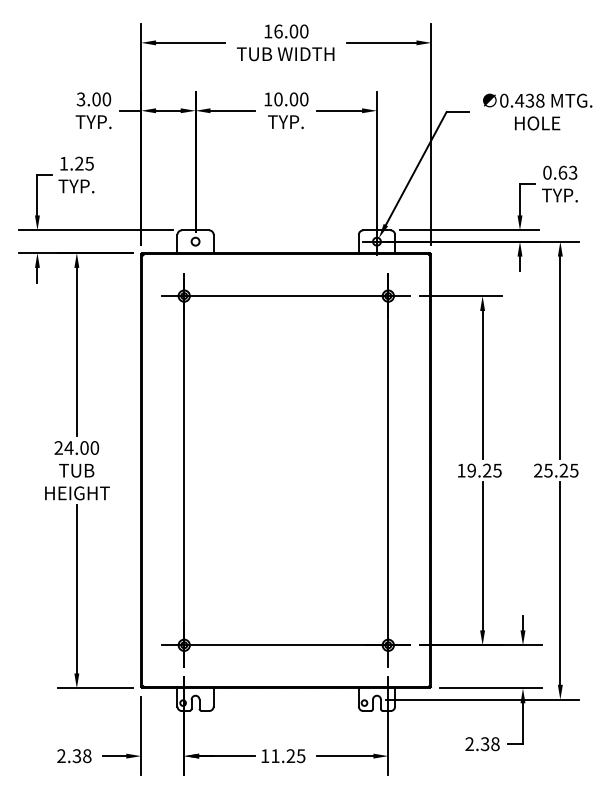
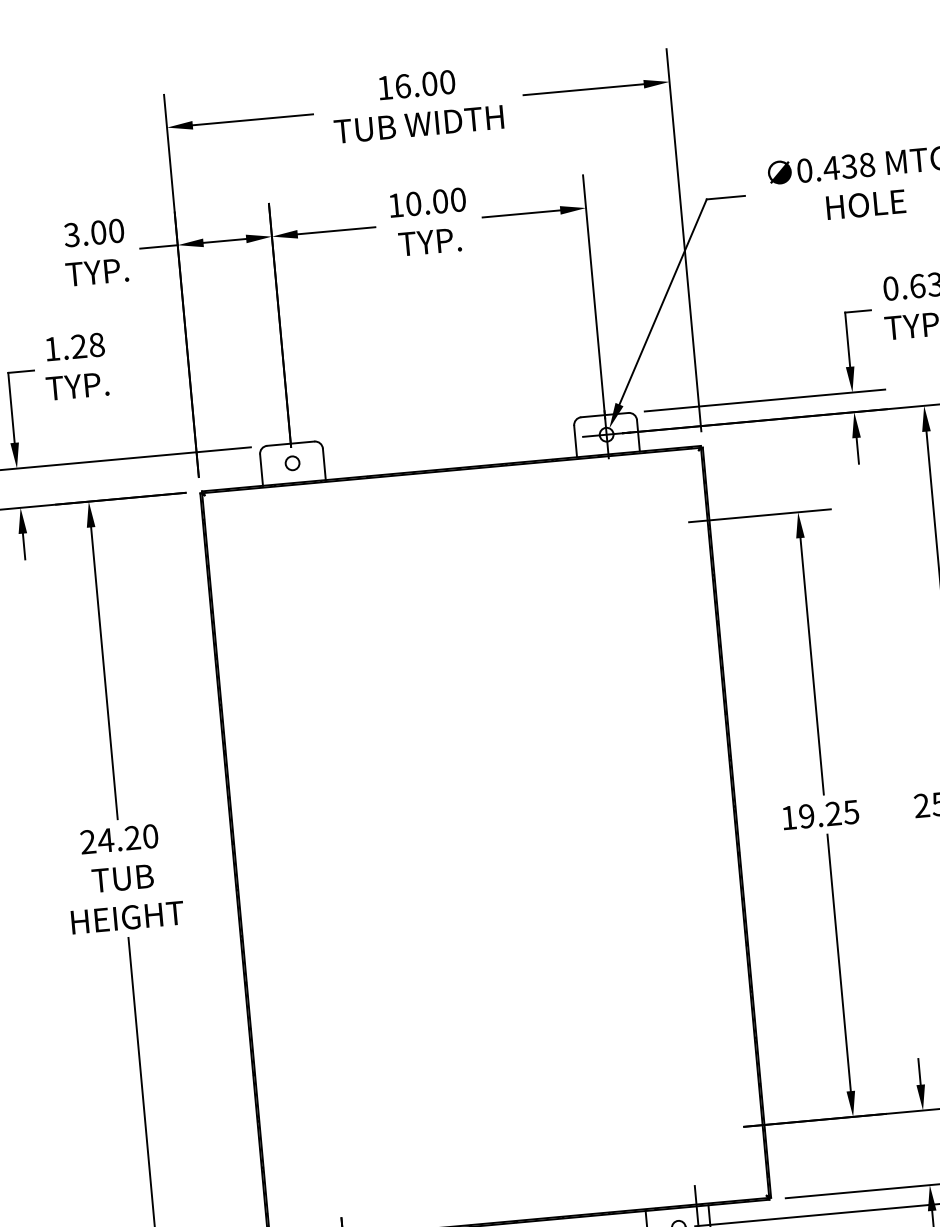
text: (89, 163) -> (96, 344), 1.25 -> 1.28
text: (84, 447) -> (132, 837), 24.00 -> 24.20
part: (285, 470) -> (484, 845), removed

